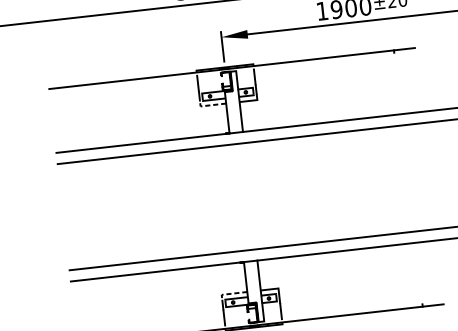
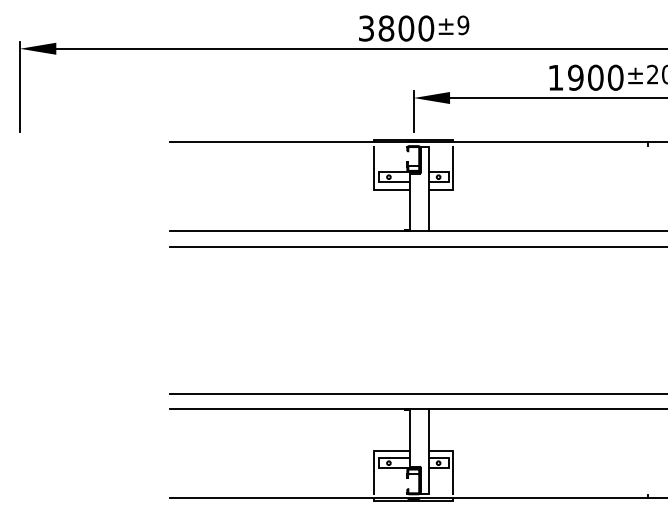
line: (210, 105) -> (387, 189), dashed -> solid
line: (231, 293) -> (387, 450), dashed -> solid

